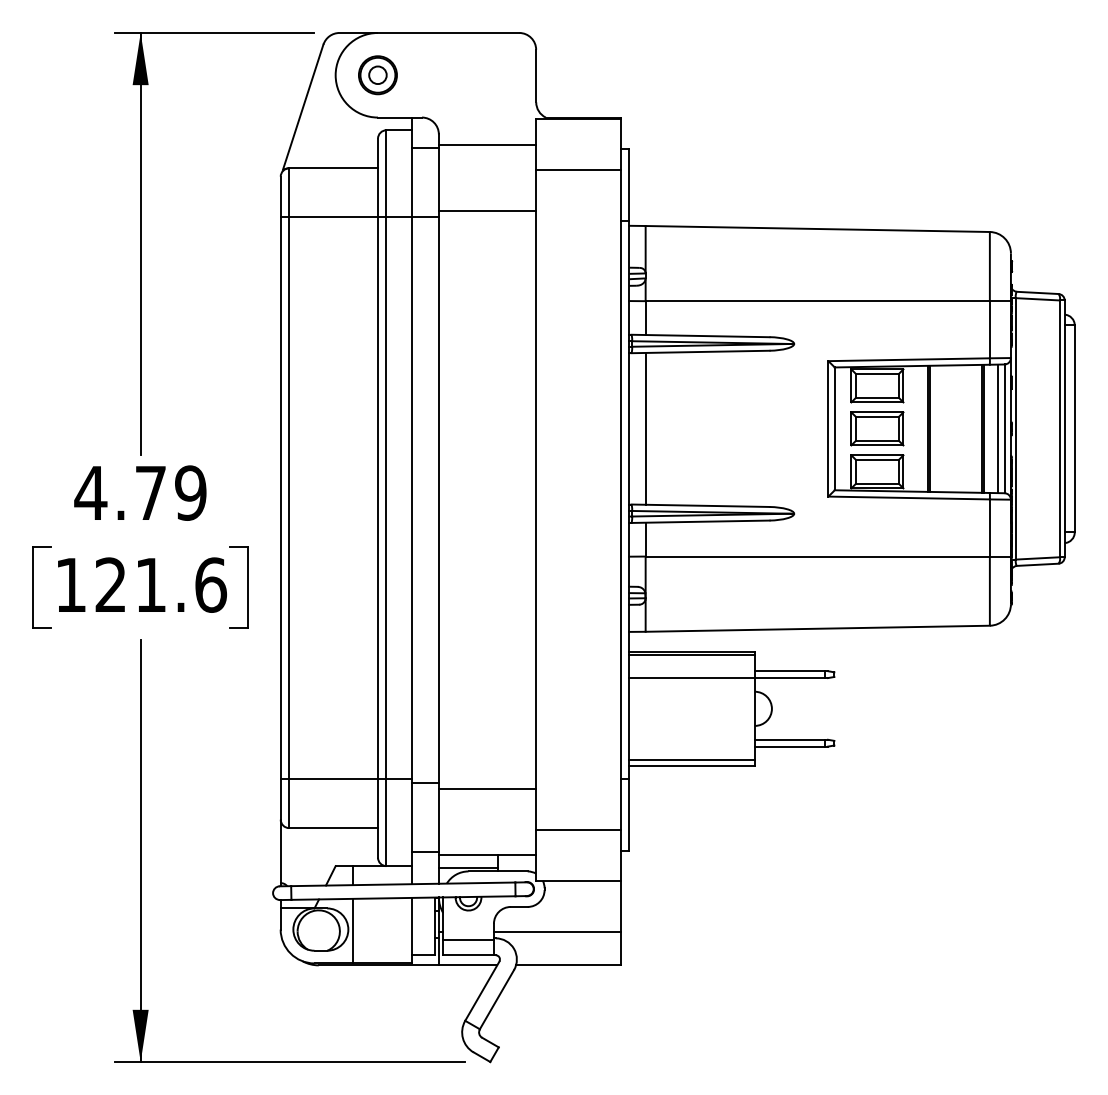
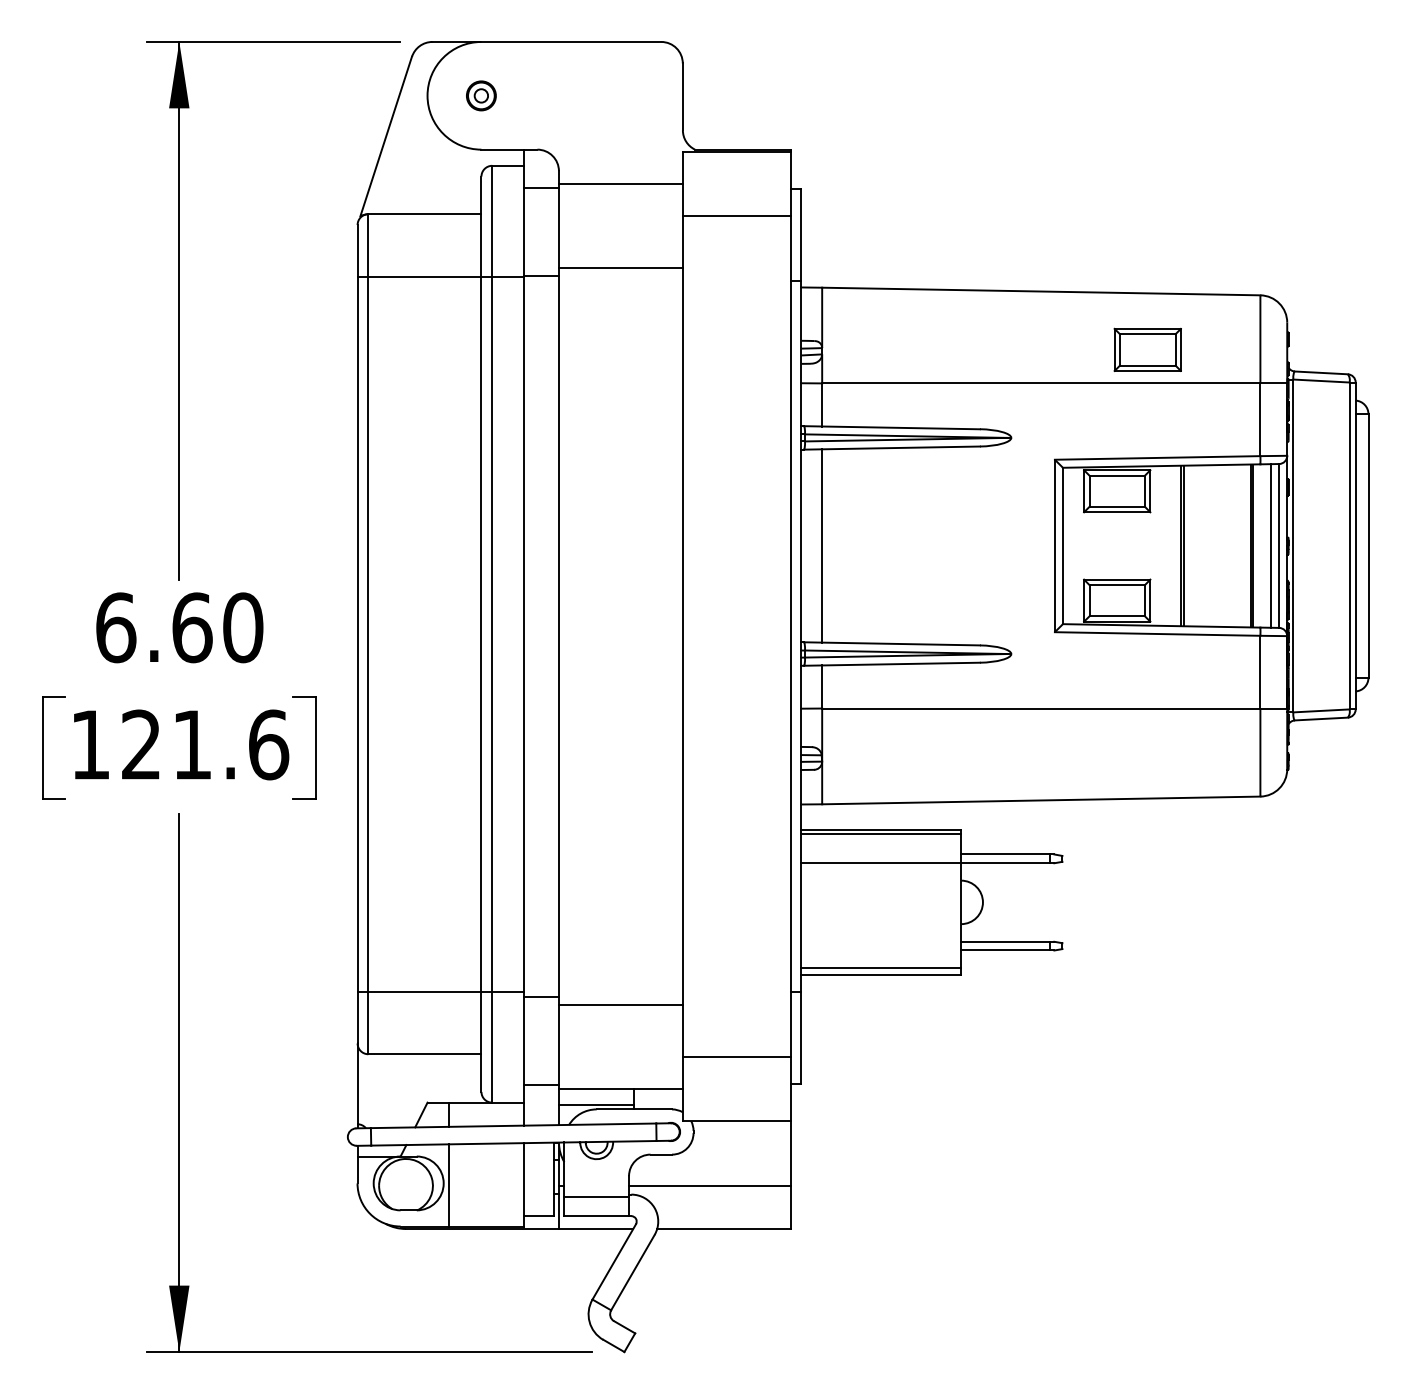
part: (377, 75) -> (480, 96), size x0.6
part: (877, 428) -> (1147, 349), moved
text: (140, 492) -> (179, 626), 4.79 -> 6.60

